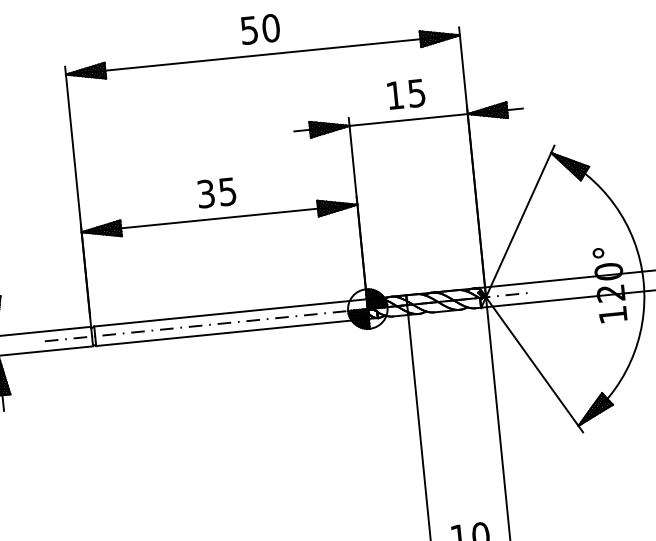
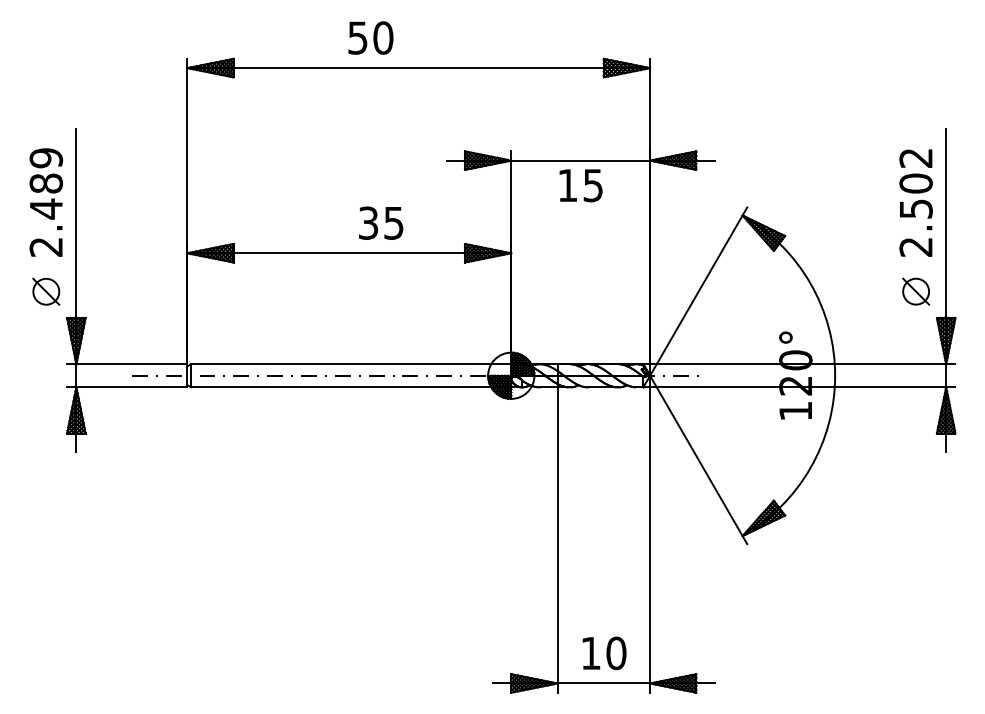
text: (260, 28) -> (370, 37), moved
text: (405, 94) -> (580, 185), moved
text: (217, 192) -> (381, 222), moved

